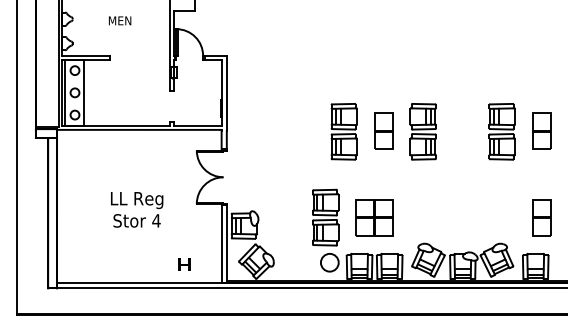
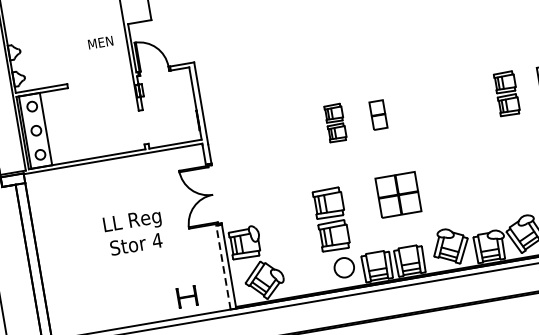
text: (119, 20) -> (99, 42), moved
part: (383, 130) -> (378, 114), size x0.7
part: (343, 131) -> (334, 122), size x0.6
part: (422, 131) -> (420, 108), removed
part: (501, 131) -> (506, 93), size x0.7
text: (137, 209) -> (134, 231), moved
part: (374, 217) -> (398, 194), moved
line: (221, 244) -> (223, 268), solid -> dashed
part: (184, 264) -> (186, 296), size x1.6

